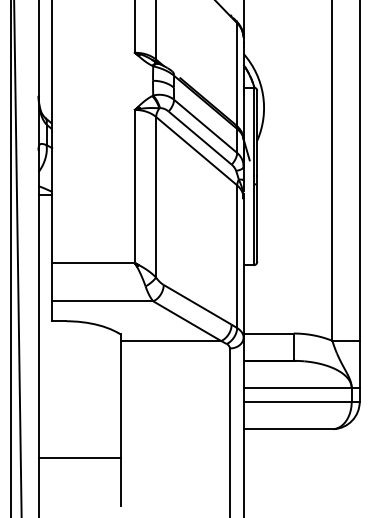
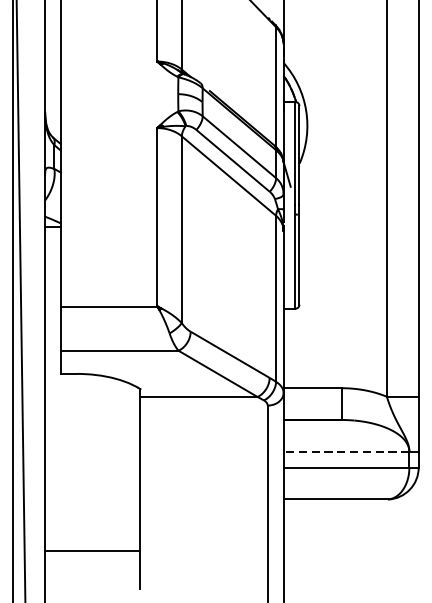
line: (297, 388) -> (346, 452), solid -> dashed
line: (79, 457) -> (92, 551), moved

